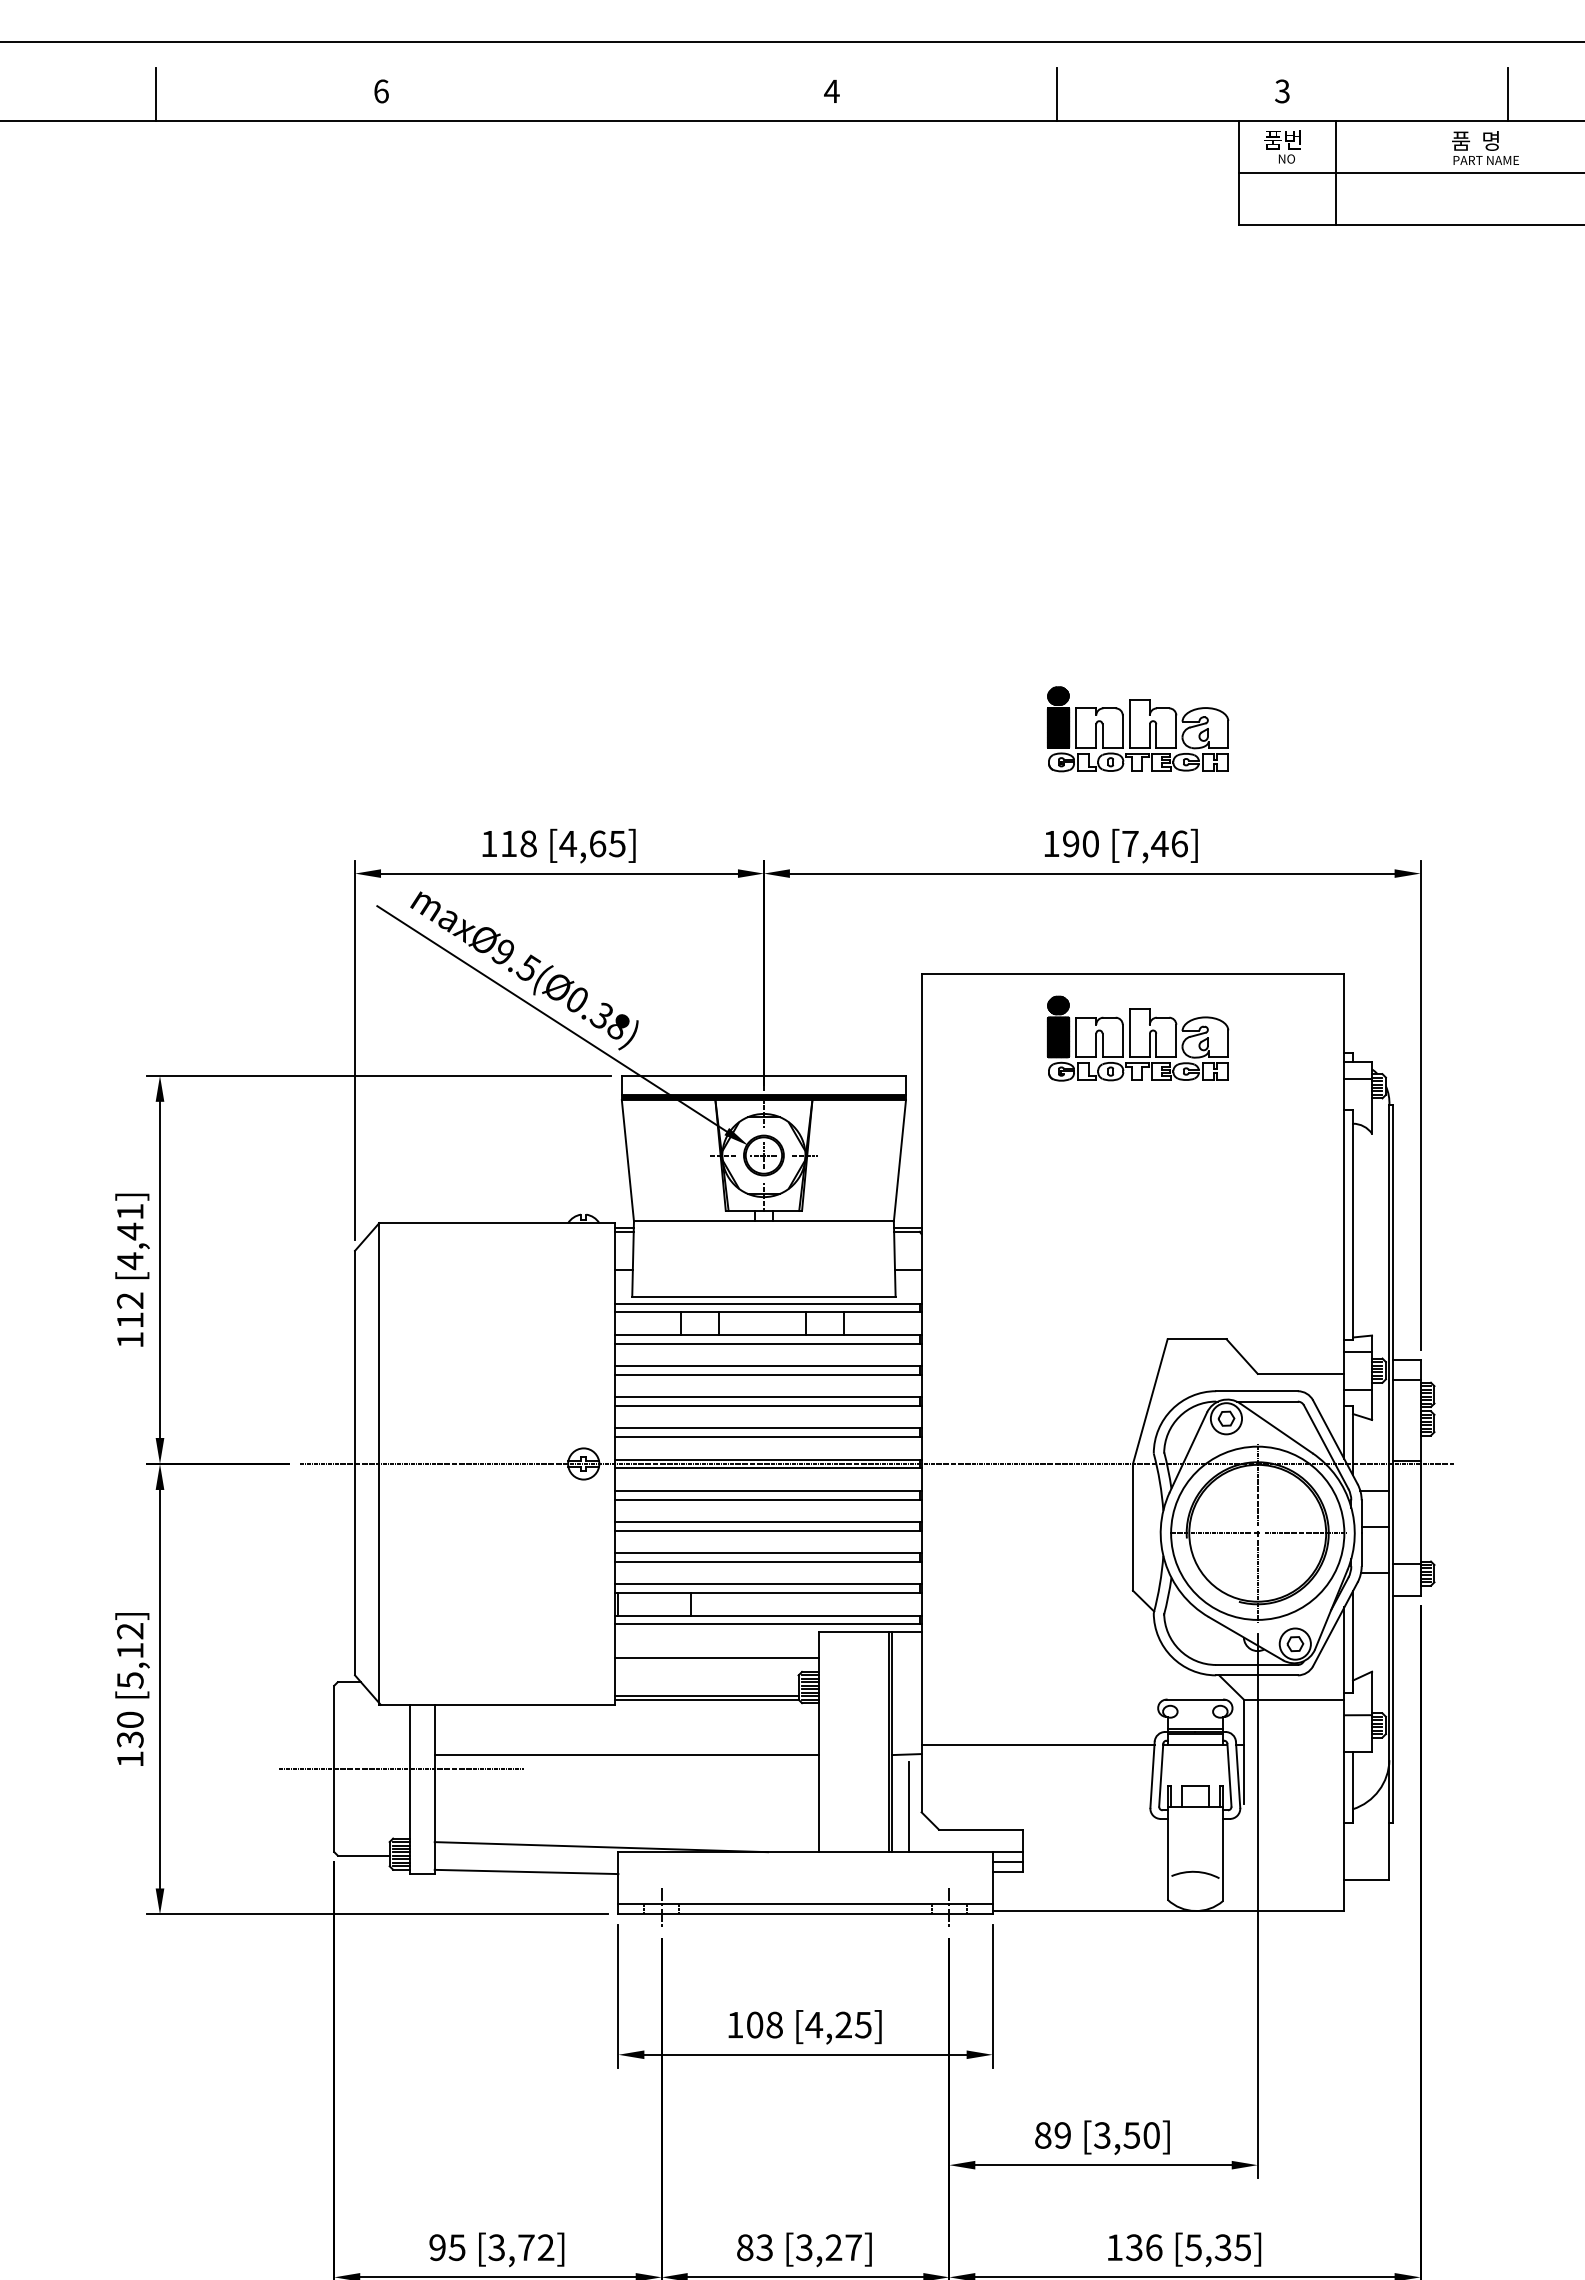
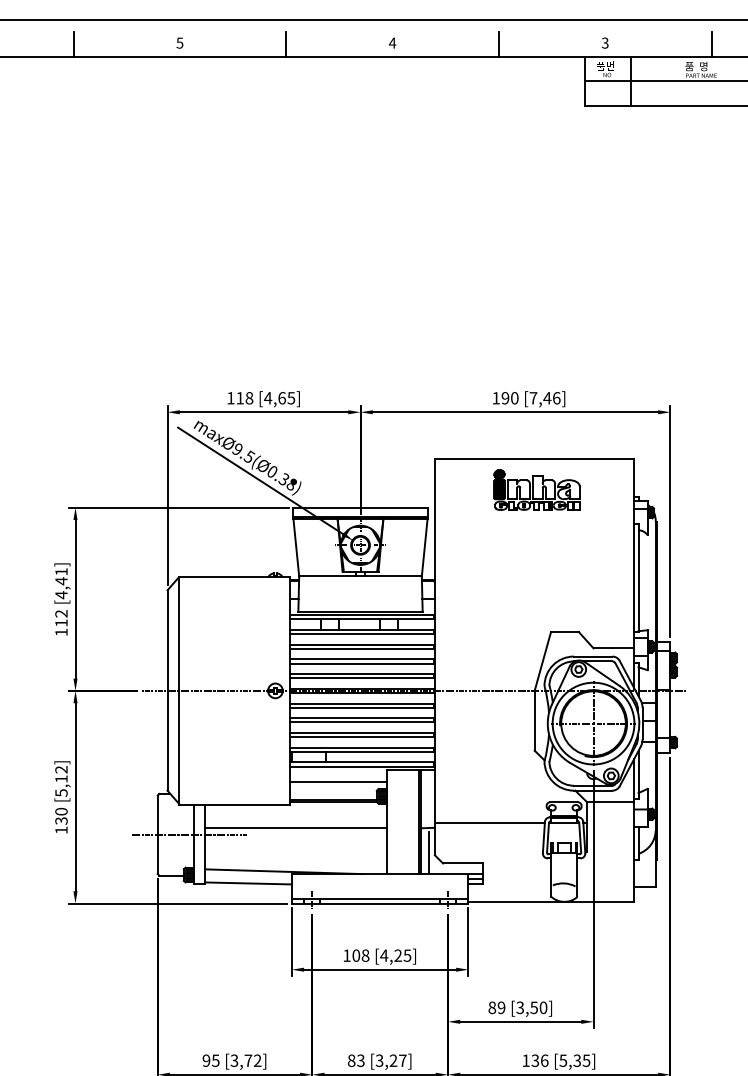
text: (380, 90) -> (179, 42), 6 -> 5
line: (607, 94) -> (286, 44), added
part: (1136, 727) -> (536, 343), removed

